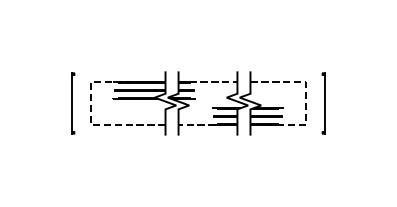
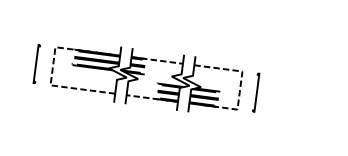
part: (72, 103) -> (36, 64), size x0.71
part: (323, 103) -> (255, 92), size x0.71

